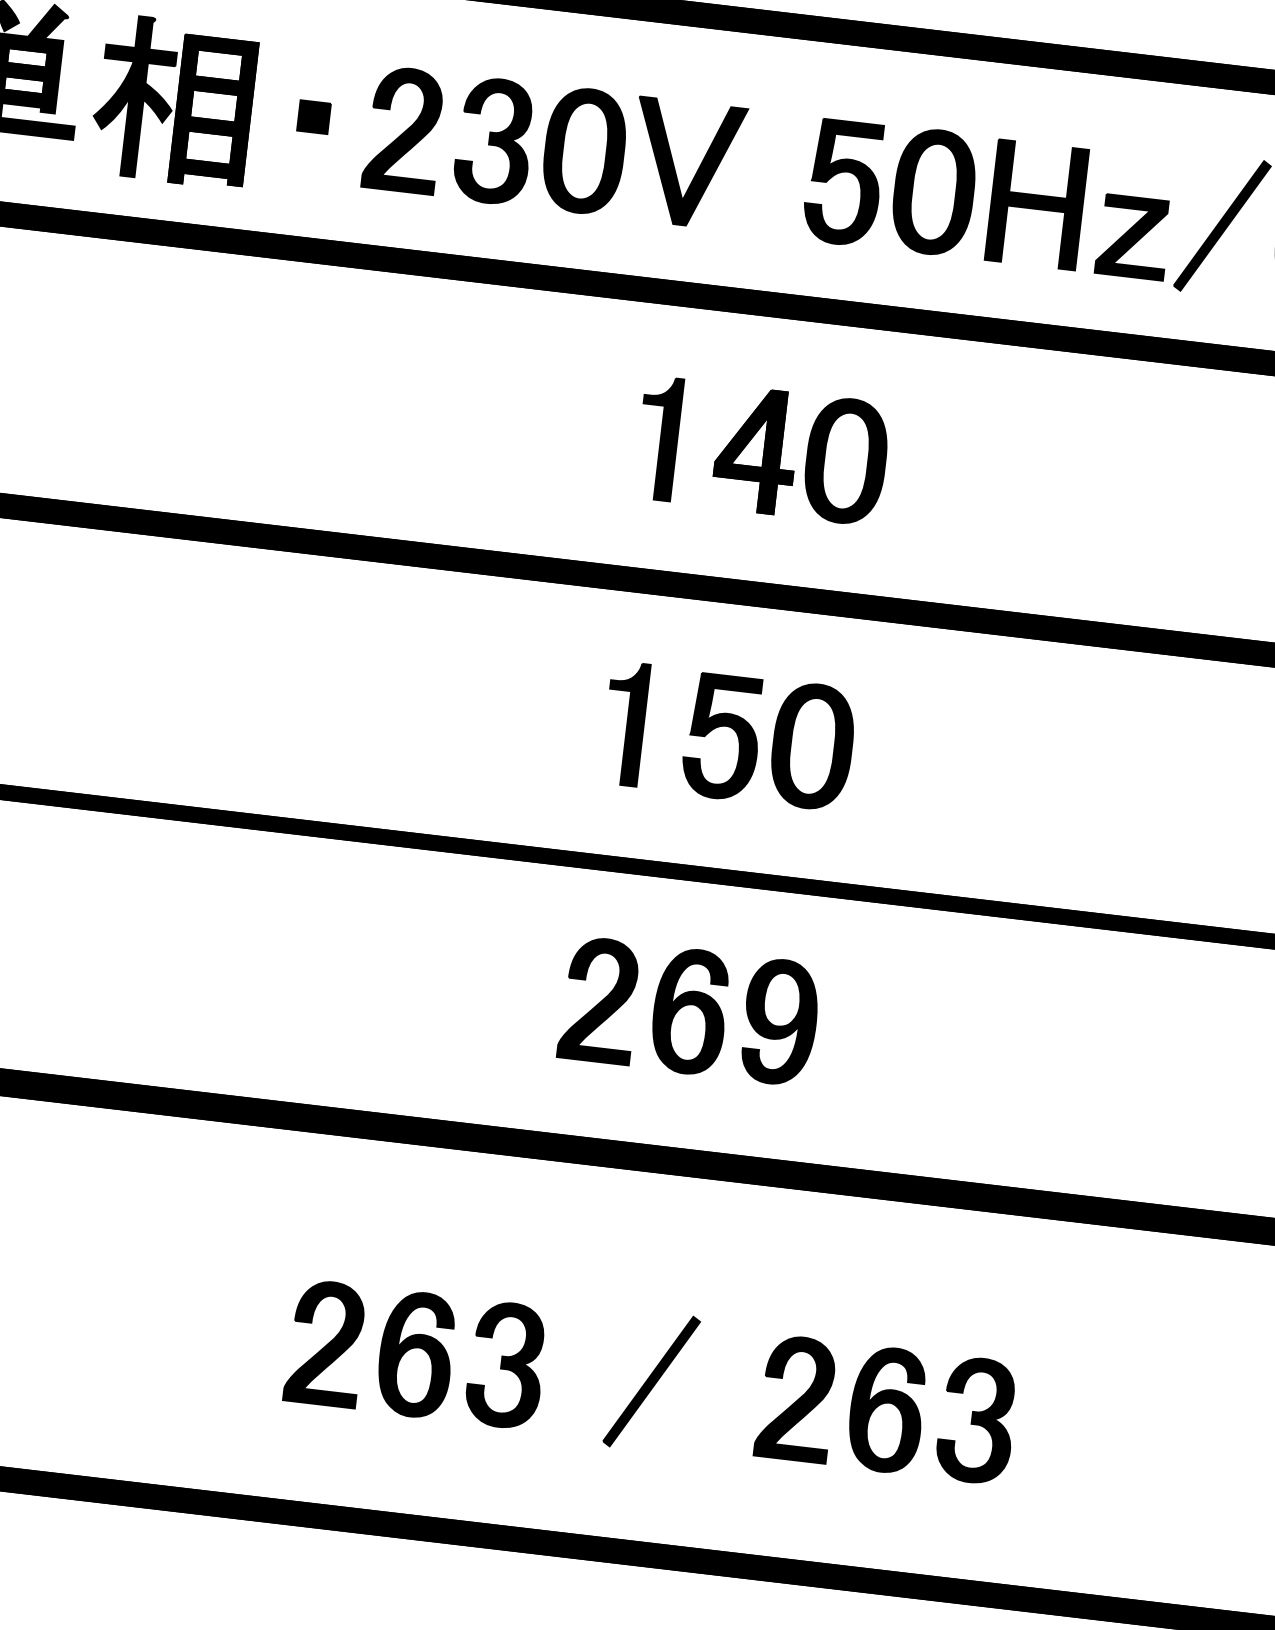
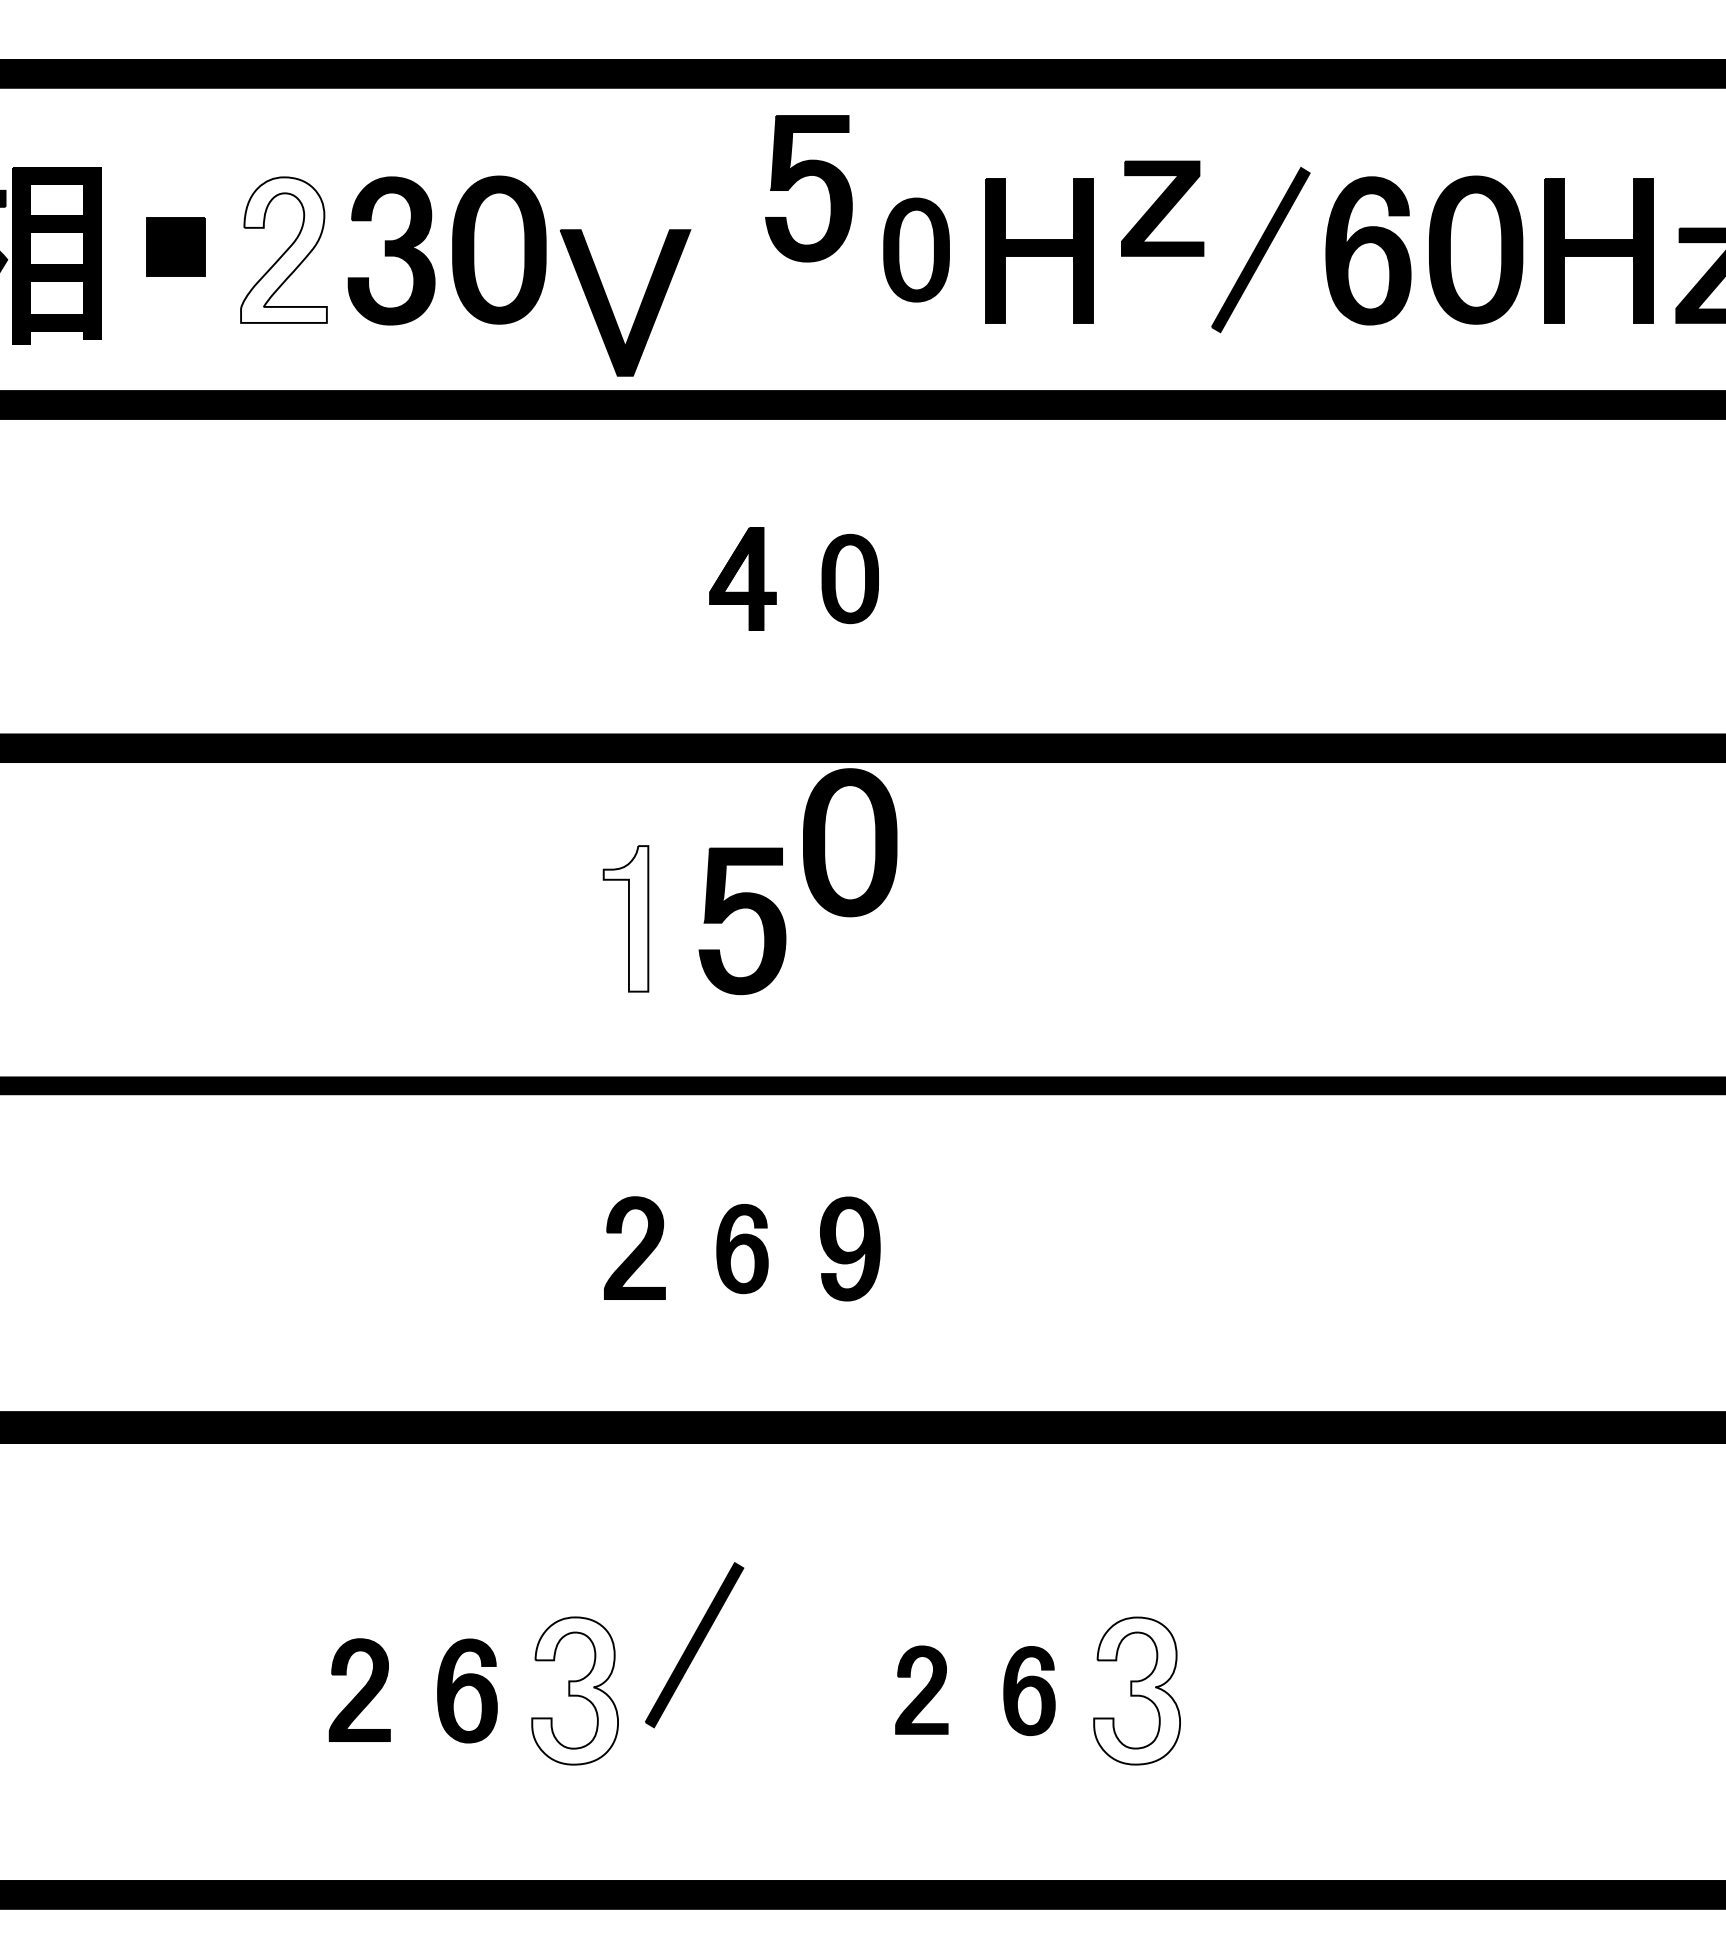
part: (313, 117) -> (175, 247), size x1.6
fill: (403, 129) -> (283, 249), removed
part: (698, 168) -> (639, 306), moved
part: (839, 173) -> (802, 178), moved
part: (934, 191) -> (916, 249), size x0.7
part: (1133, 237) -> (1162, 208), moved
part: (658, 437) -> (625, 577), removed
part: (755, 450) -> (742, 578), size x0.7
part: (846, 460) -> (850, 578), size x0.6
fill: (624, 723) -> (625, 918), removed
part: (812, 746) -> (850, 842), moved
part: (599, 999) -> (634, 1247), size x0.7
part: (690, 1011) -> (742, 1248), size x0.6
part: (780, 1021) -> (850, 1248), size x0.7
part: (325, 1342) -> (359, 1689), size x0.7
part: (416, 1354) -> (467, 1690), size x0.7
fill: (506, 1364) -> (575, 1690), removed
part: (651, 1381) -> (694, 1645), moved
part: (796, 1398) -> (921, 1689), size x0.6
part: (886, 1409) -> (1029, 1690), size x0.6
fill: (977, 1420) -> (1137, 1690), removed

